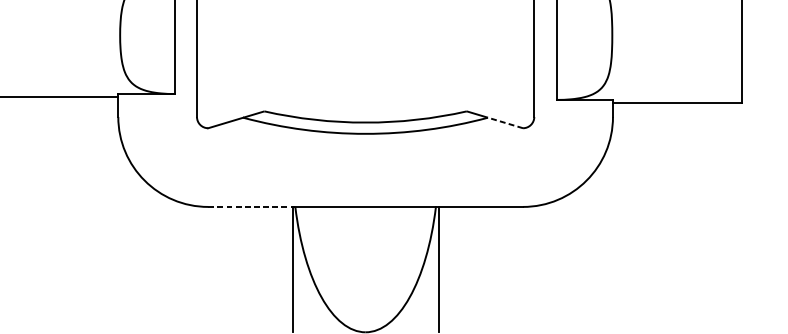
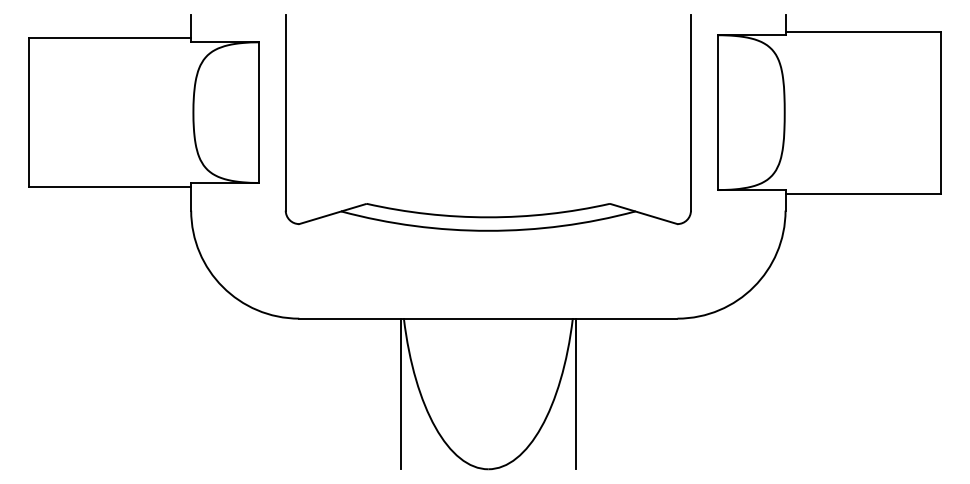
line: (505, 122) -> (656, 217), dashed -> solid
line: (252, 206) -> (352, 318), dashed -> solid

